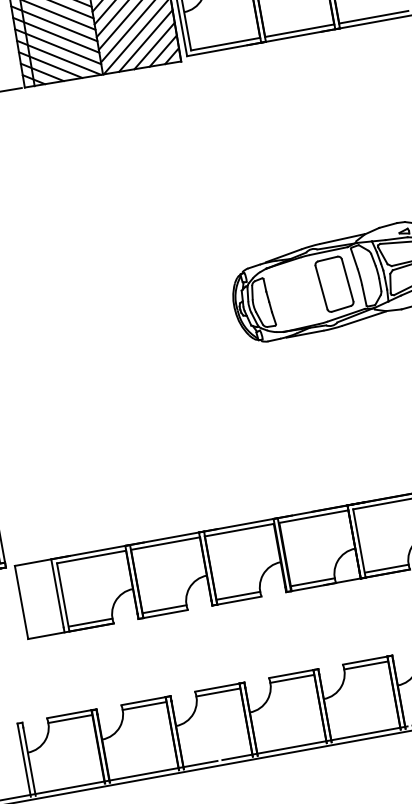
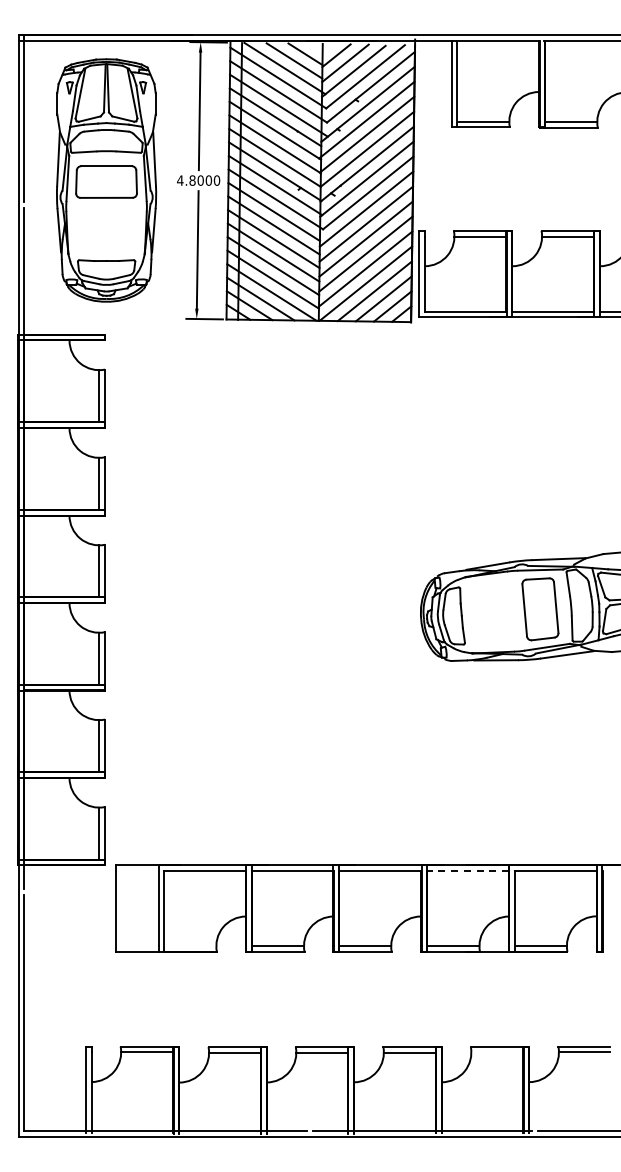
line: (314, 516) -> (468, 871), solid -> dashed
line: (90, 622) -> (190, 946), removed
line: (365, 665) -> (496, 1052), removed

